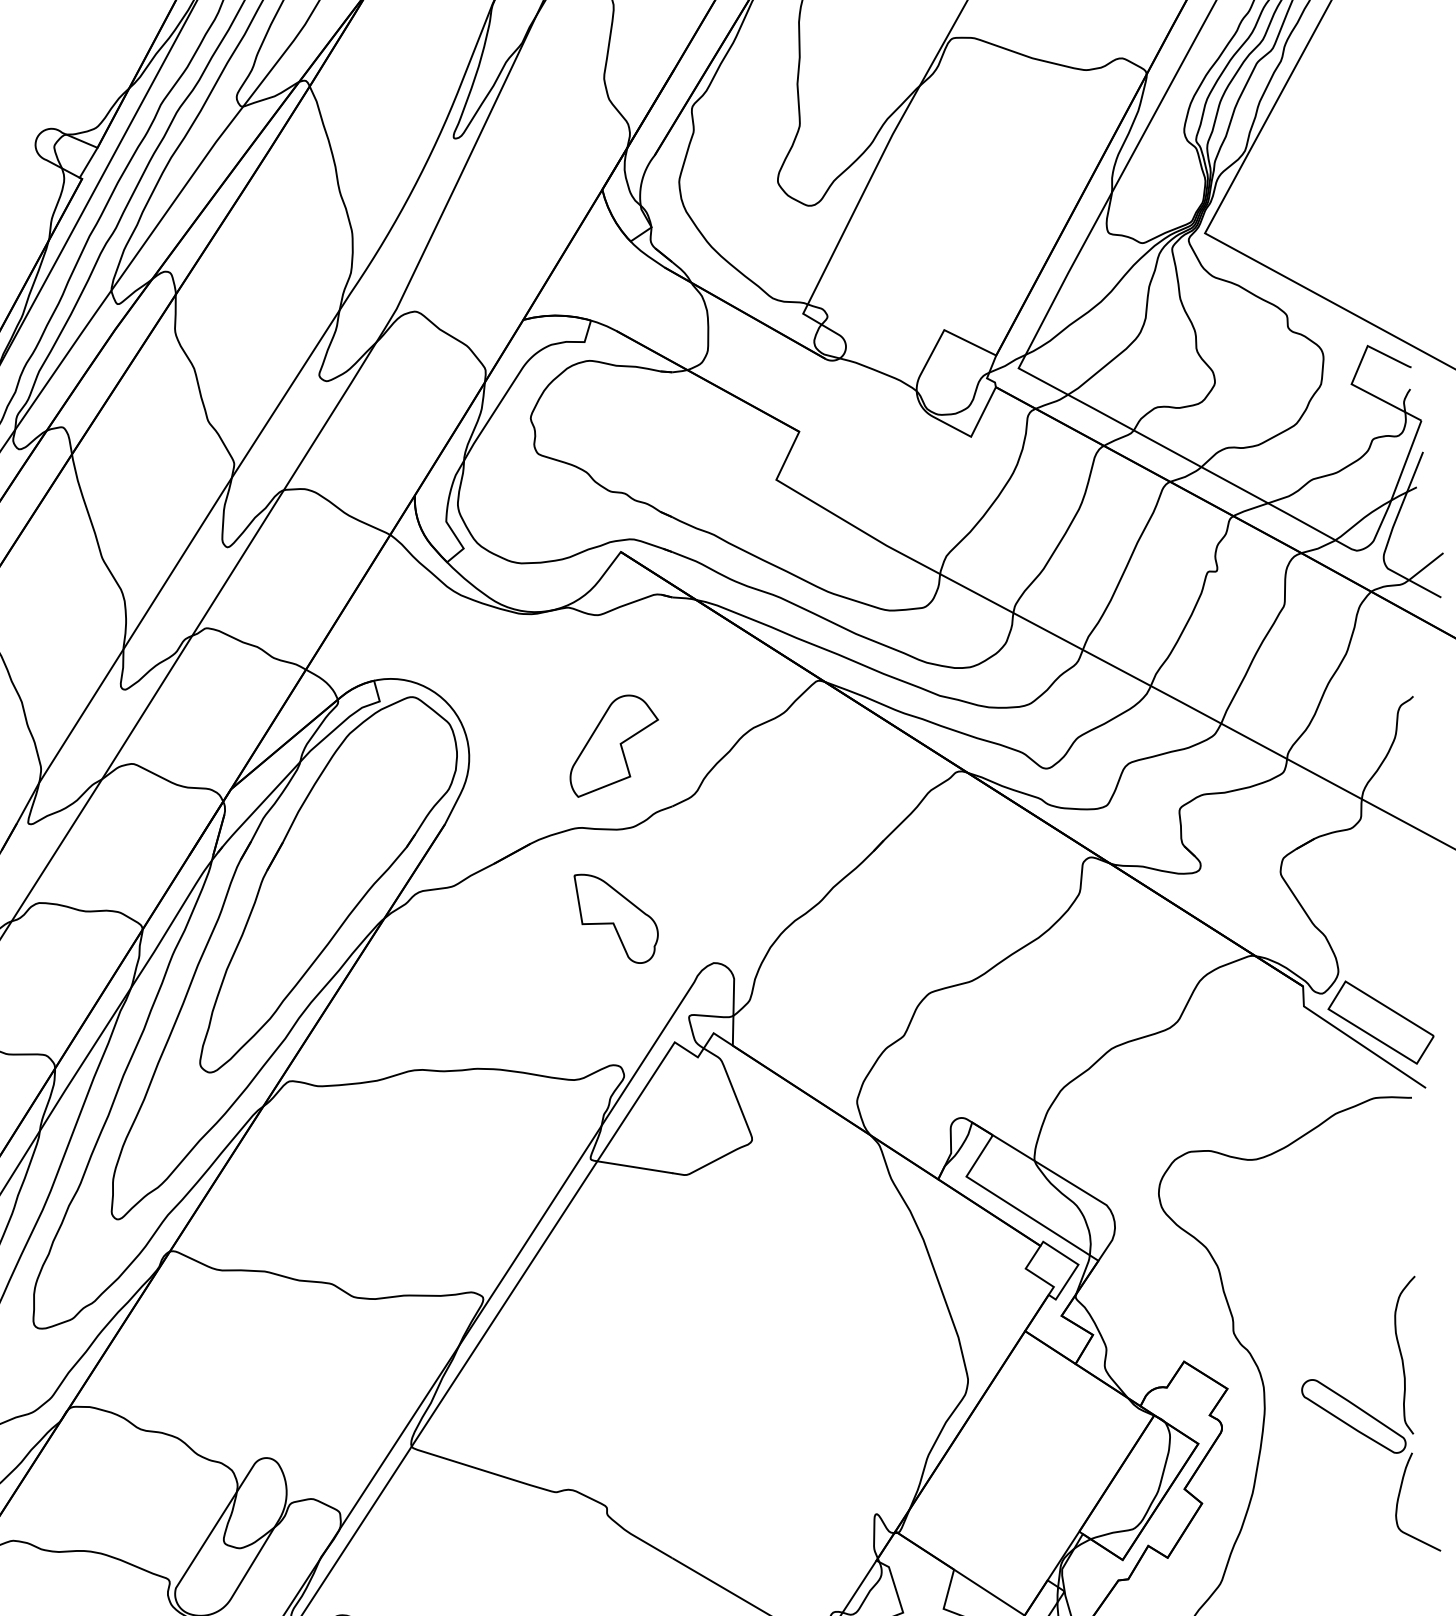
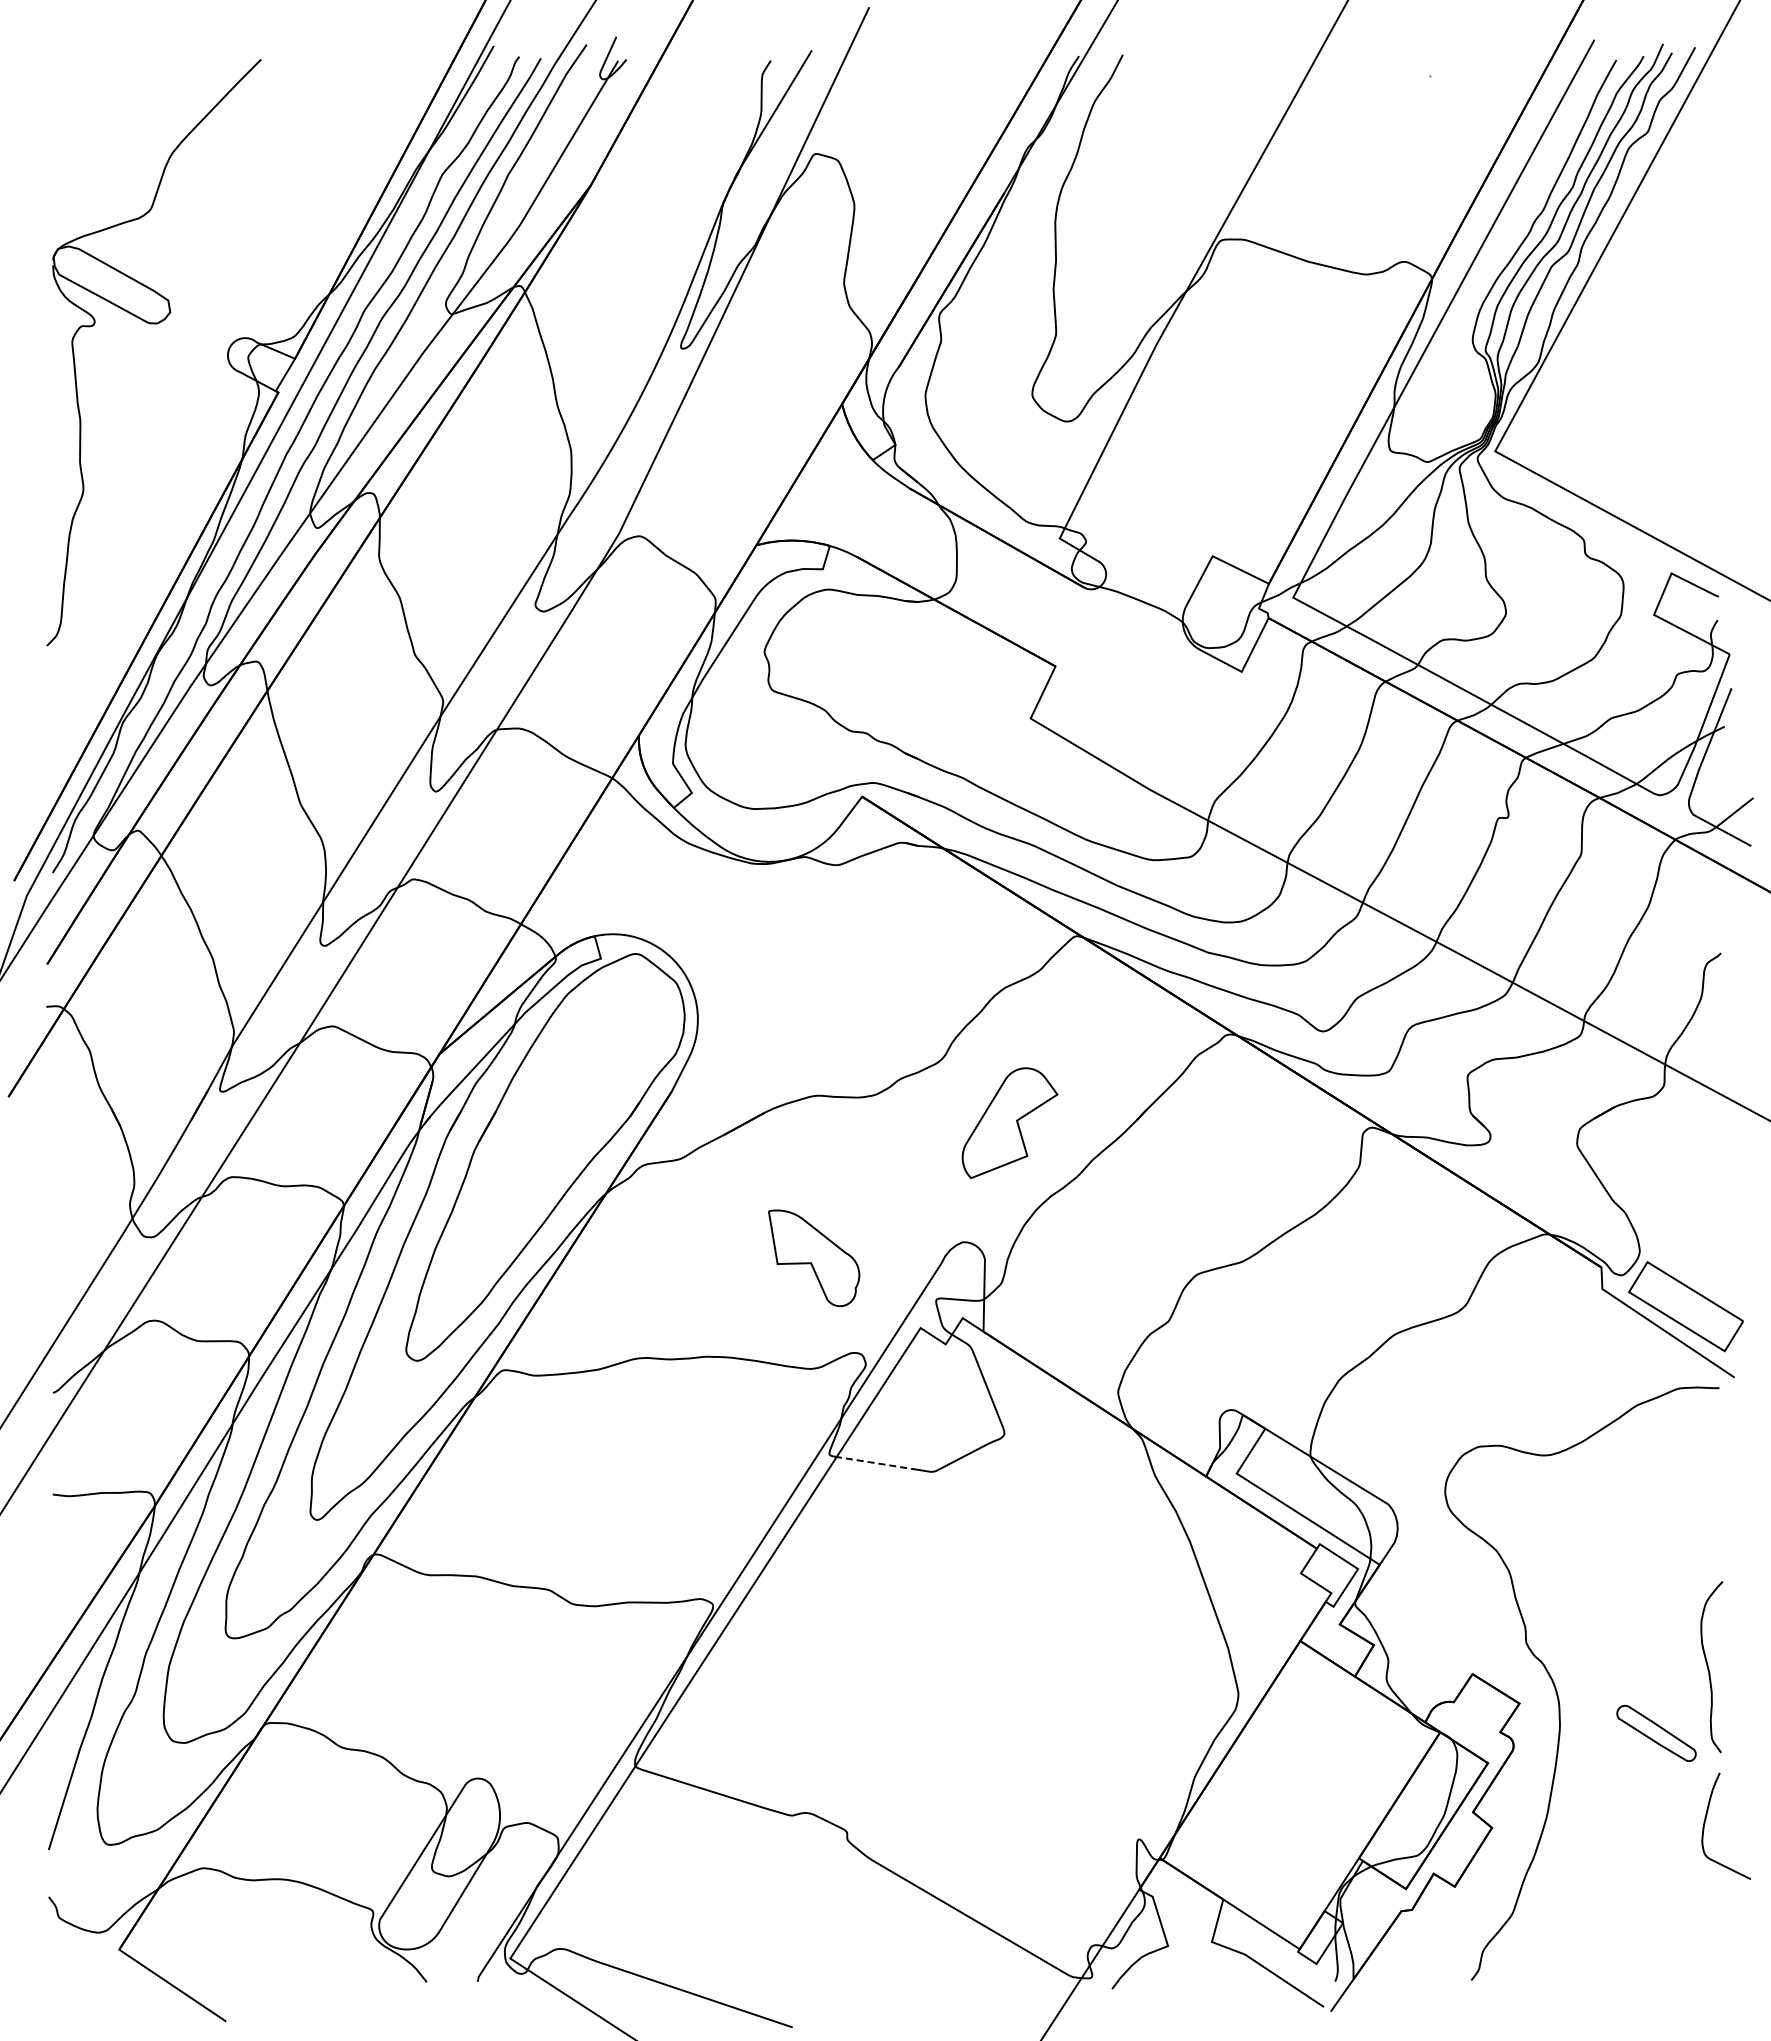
part: (613, 745) -> (1009, 1122), moved
part: (616, 919) -> (814, 1258), moved
line: (634, 1167) -> (876, 1463), solid -> dashed
part: (1353, 1416) -> (1656, 1733), size x0.7

